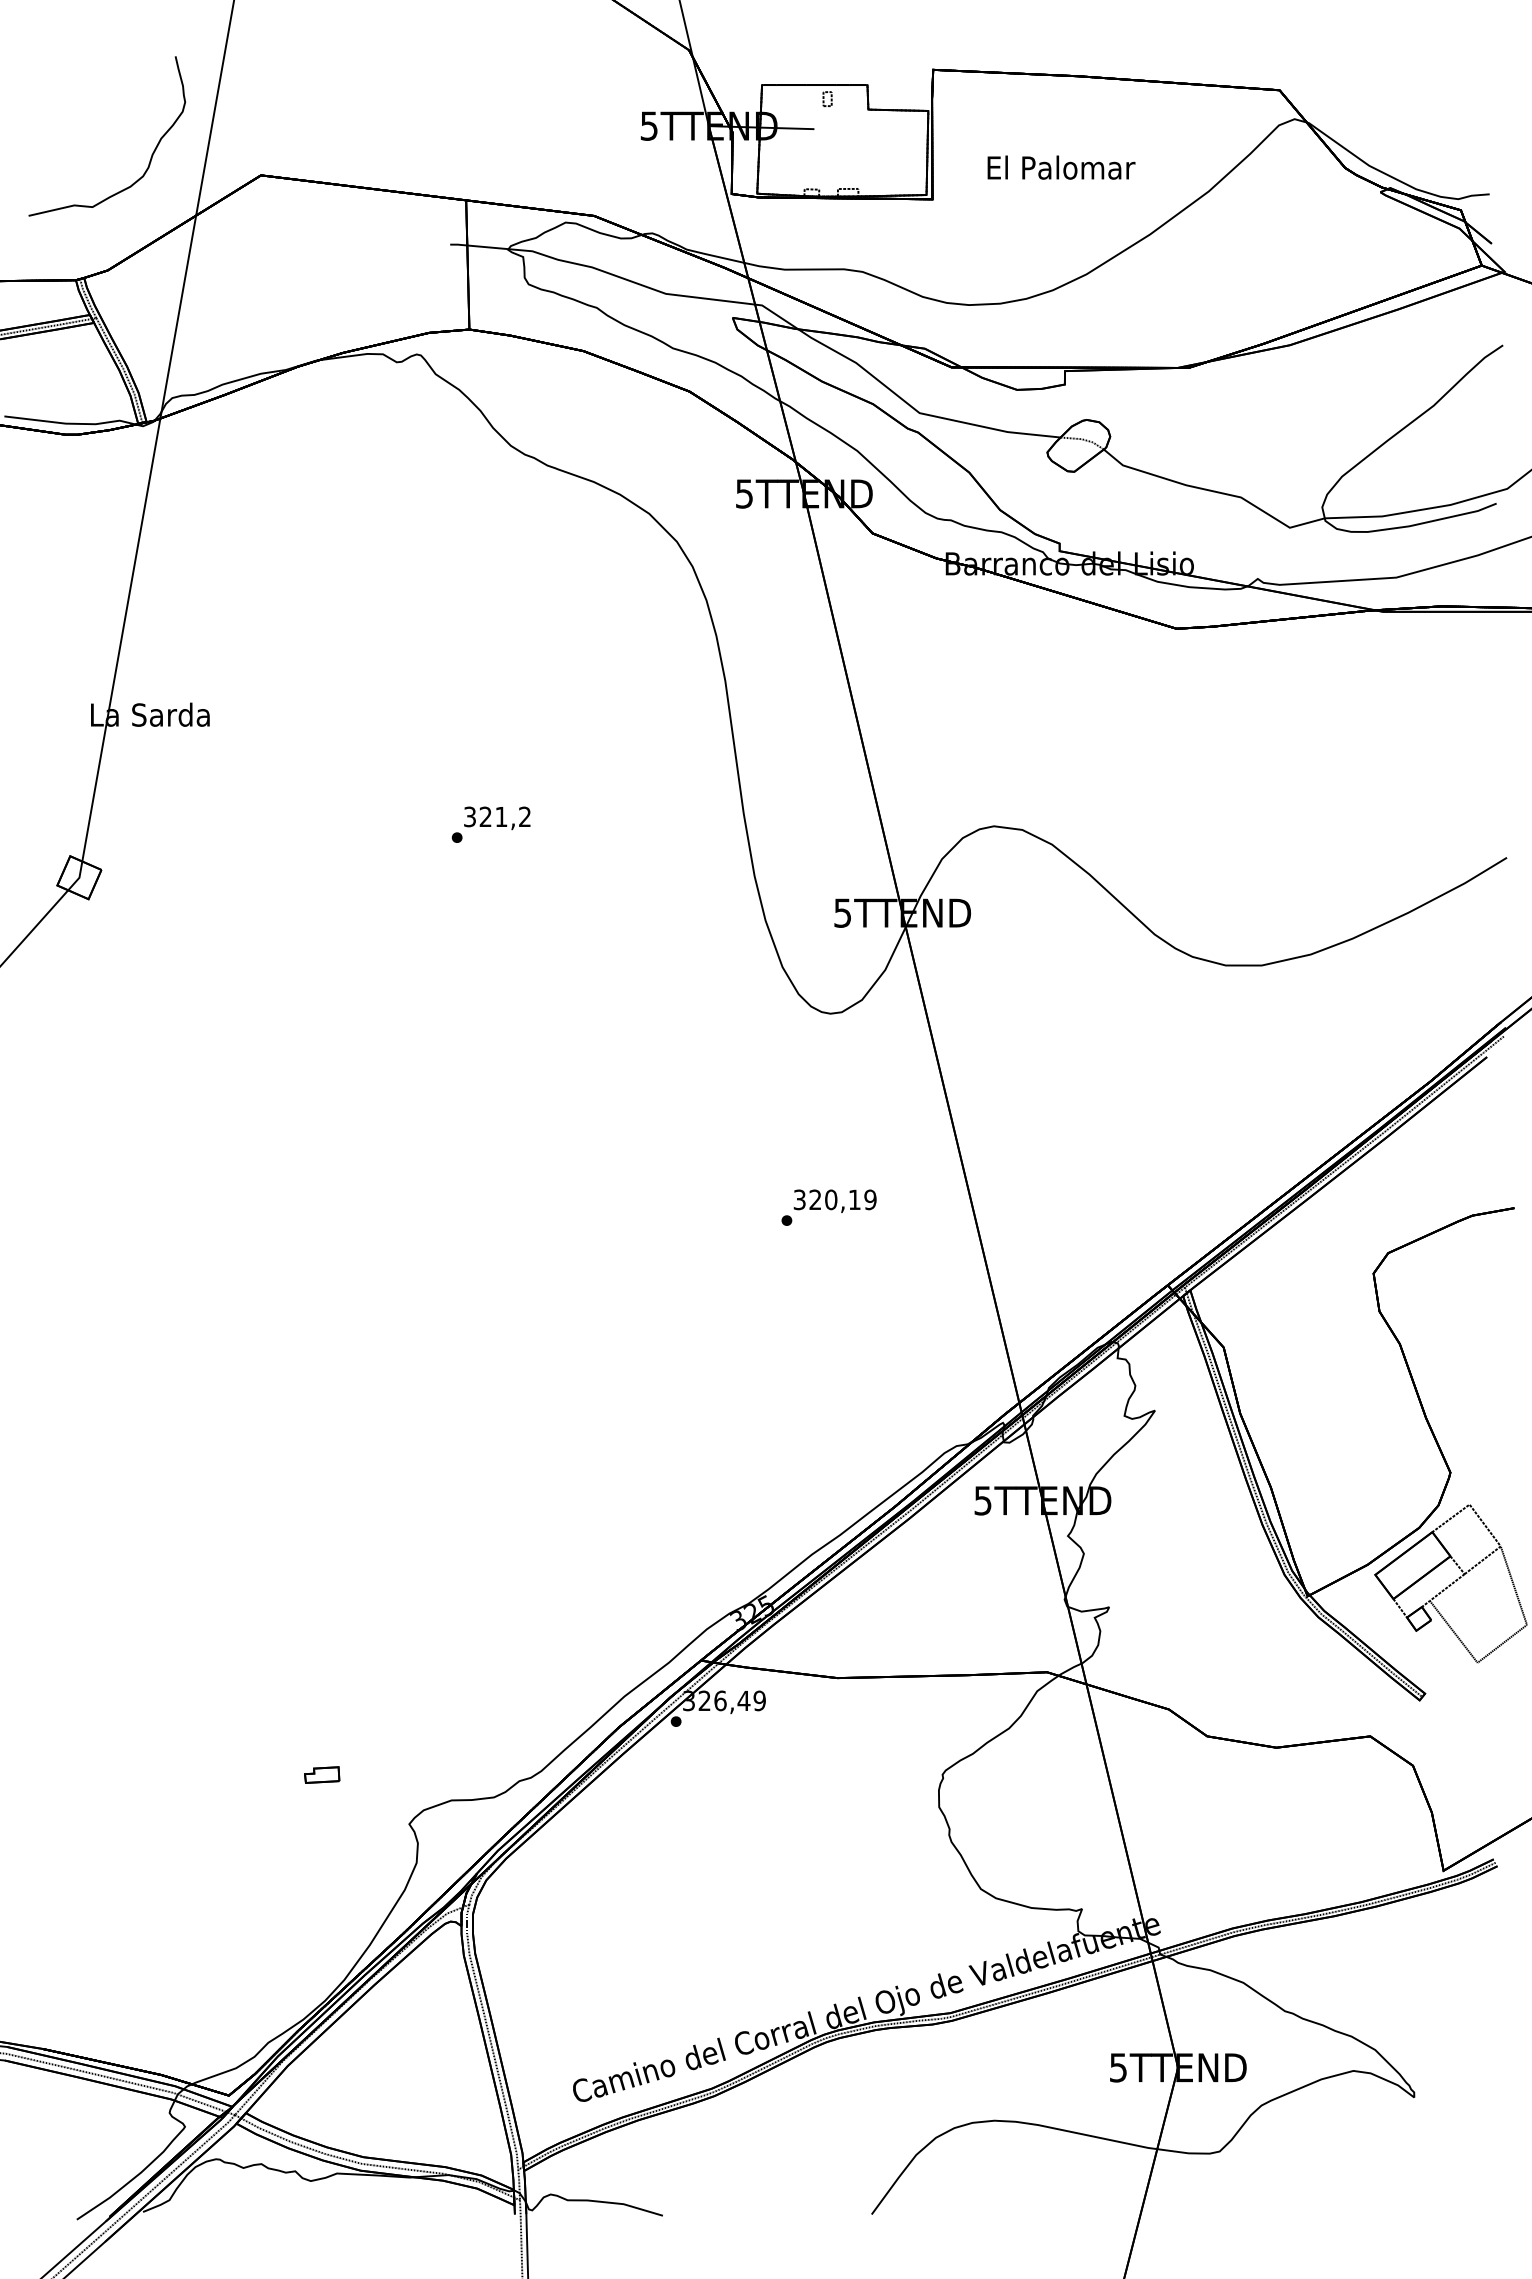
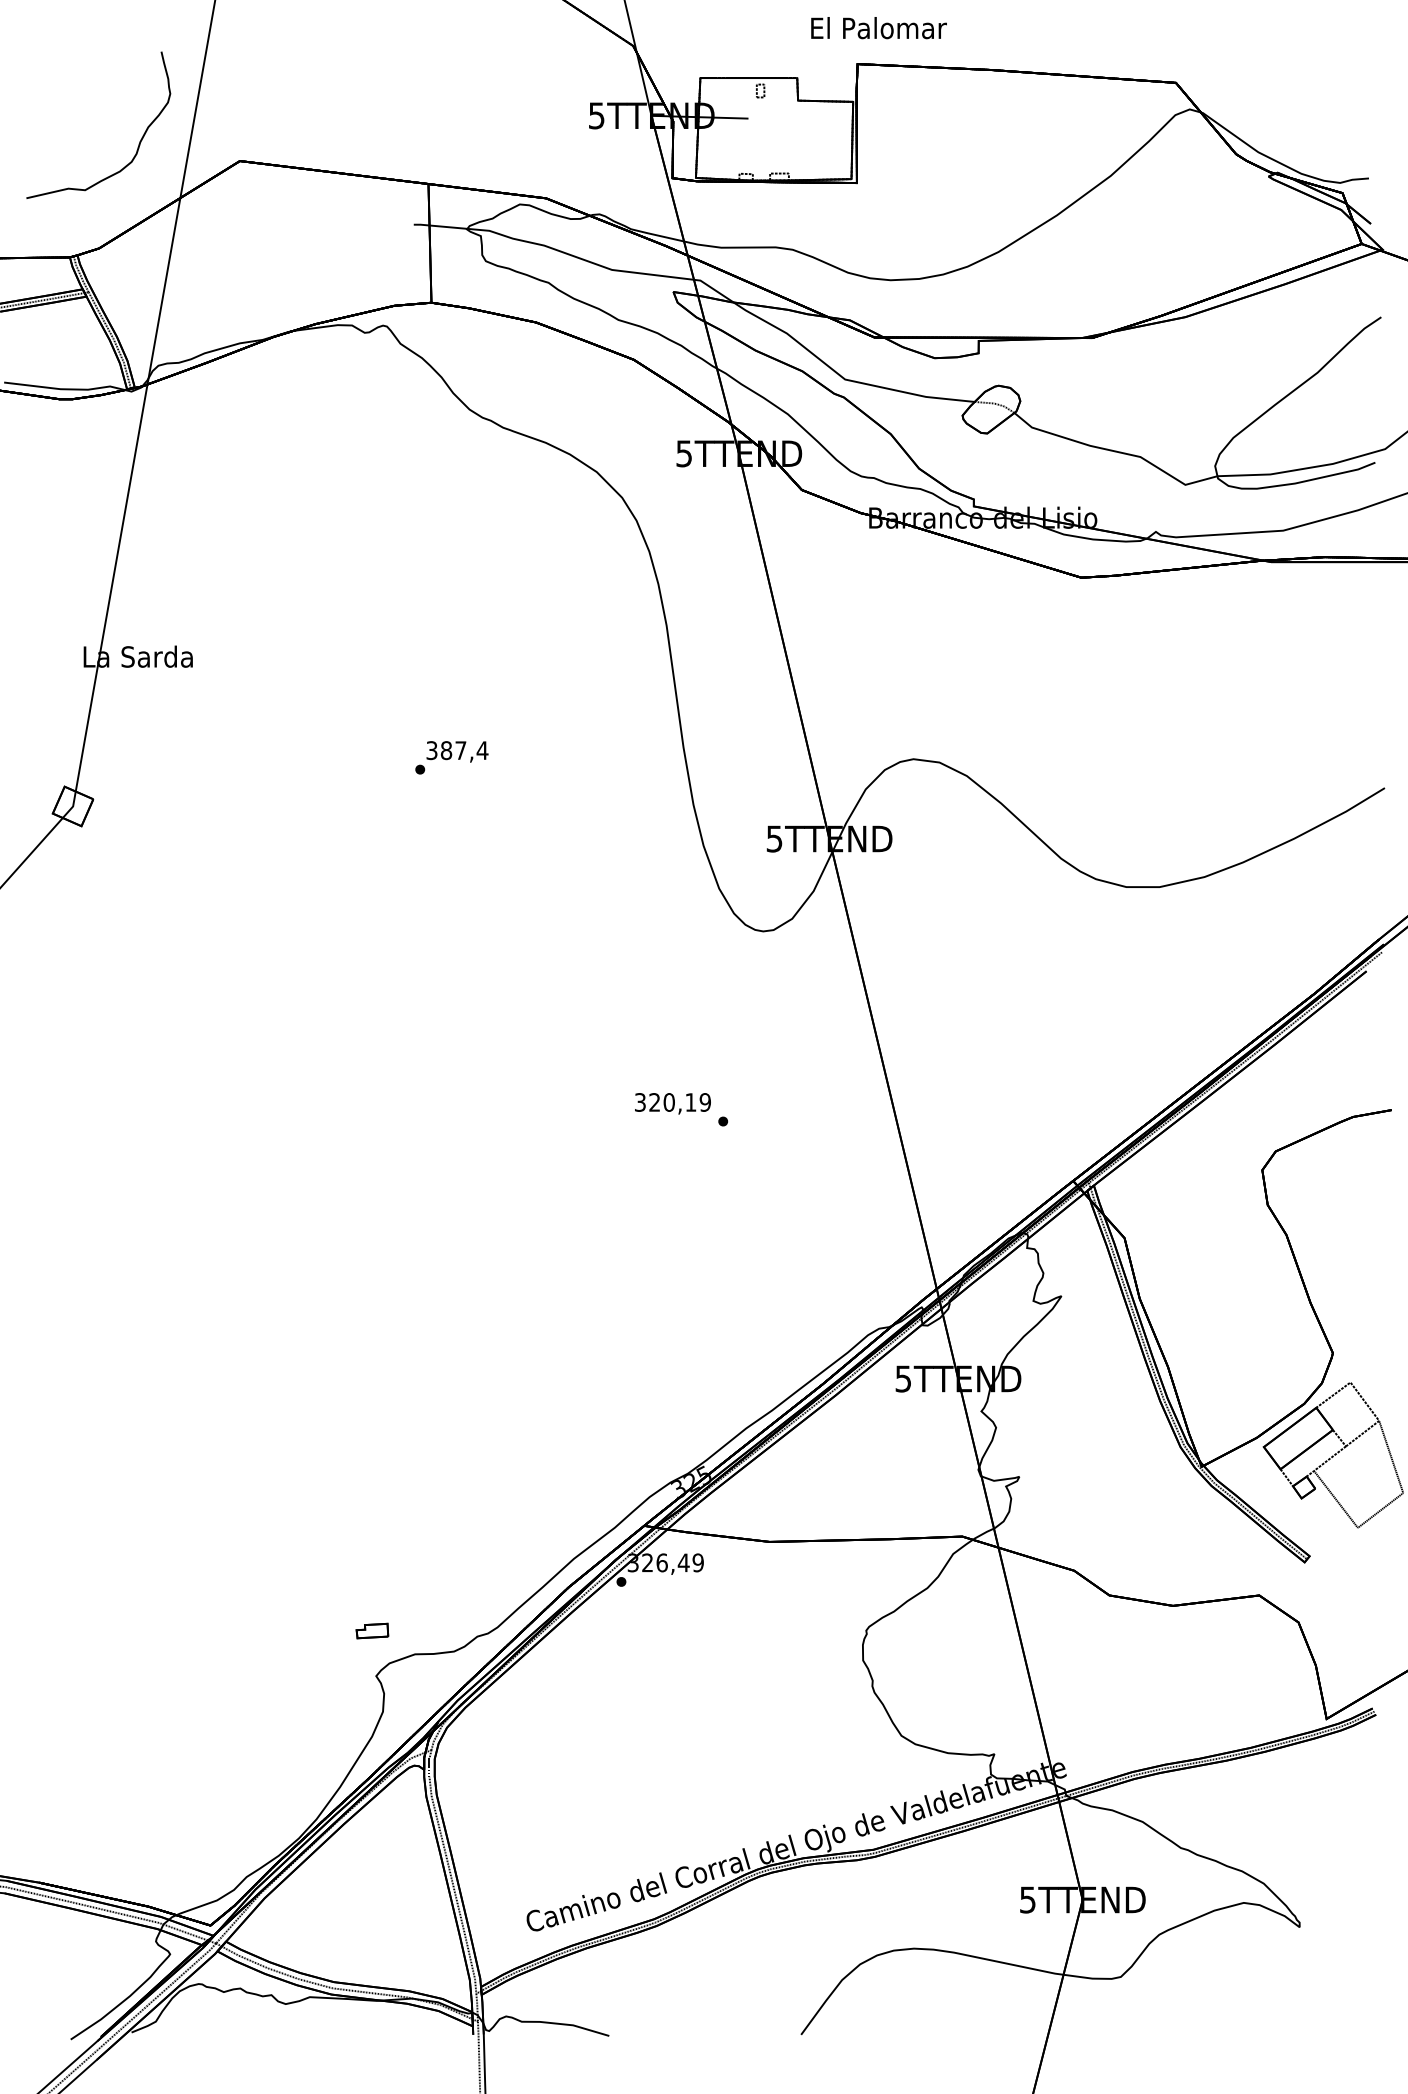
text: (1061, 167) -> (879, 27), moved
text: (505, 816) -> (464, 750), 321,2 -> 387,4
text: (834, 1200) -> (672, 1103), moved
part: (322, 1774) -> (372, 1630), moved

